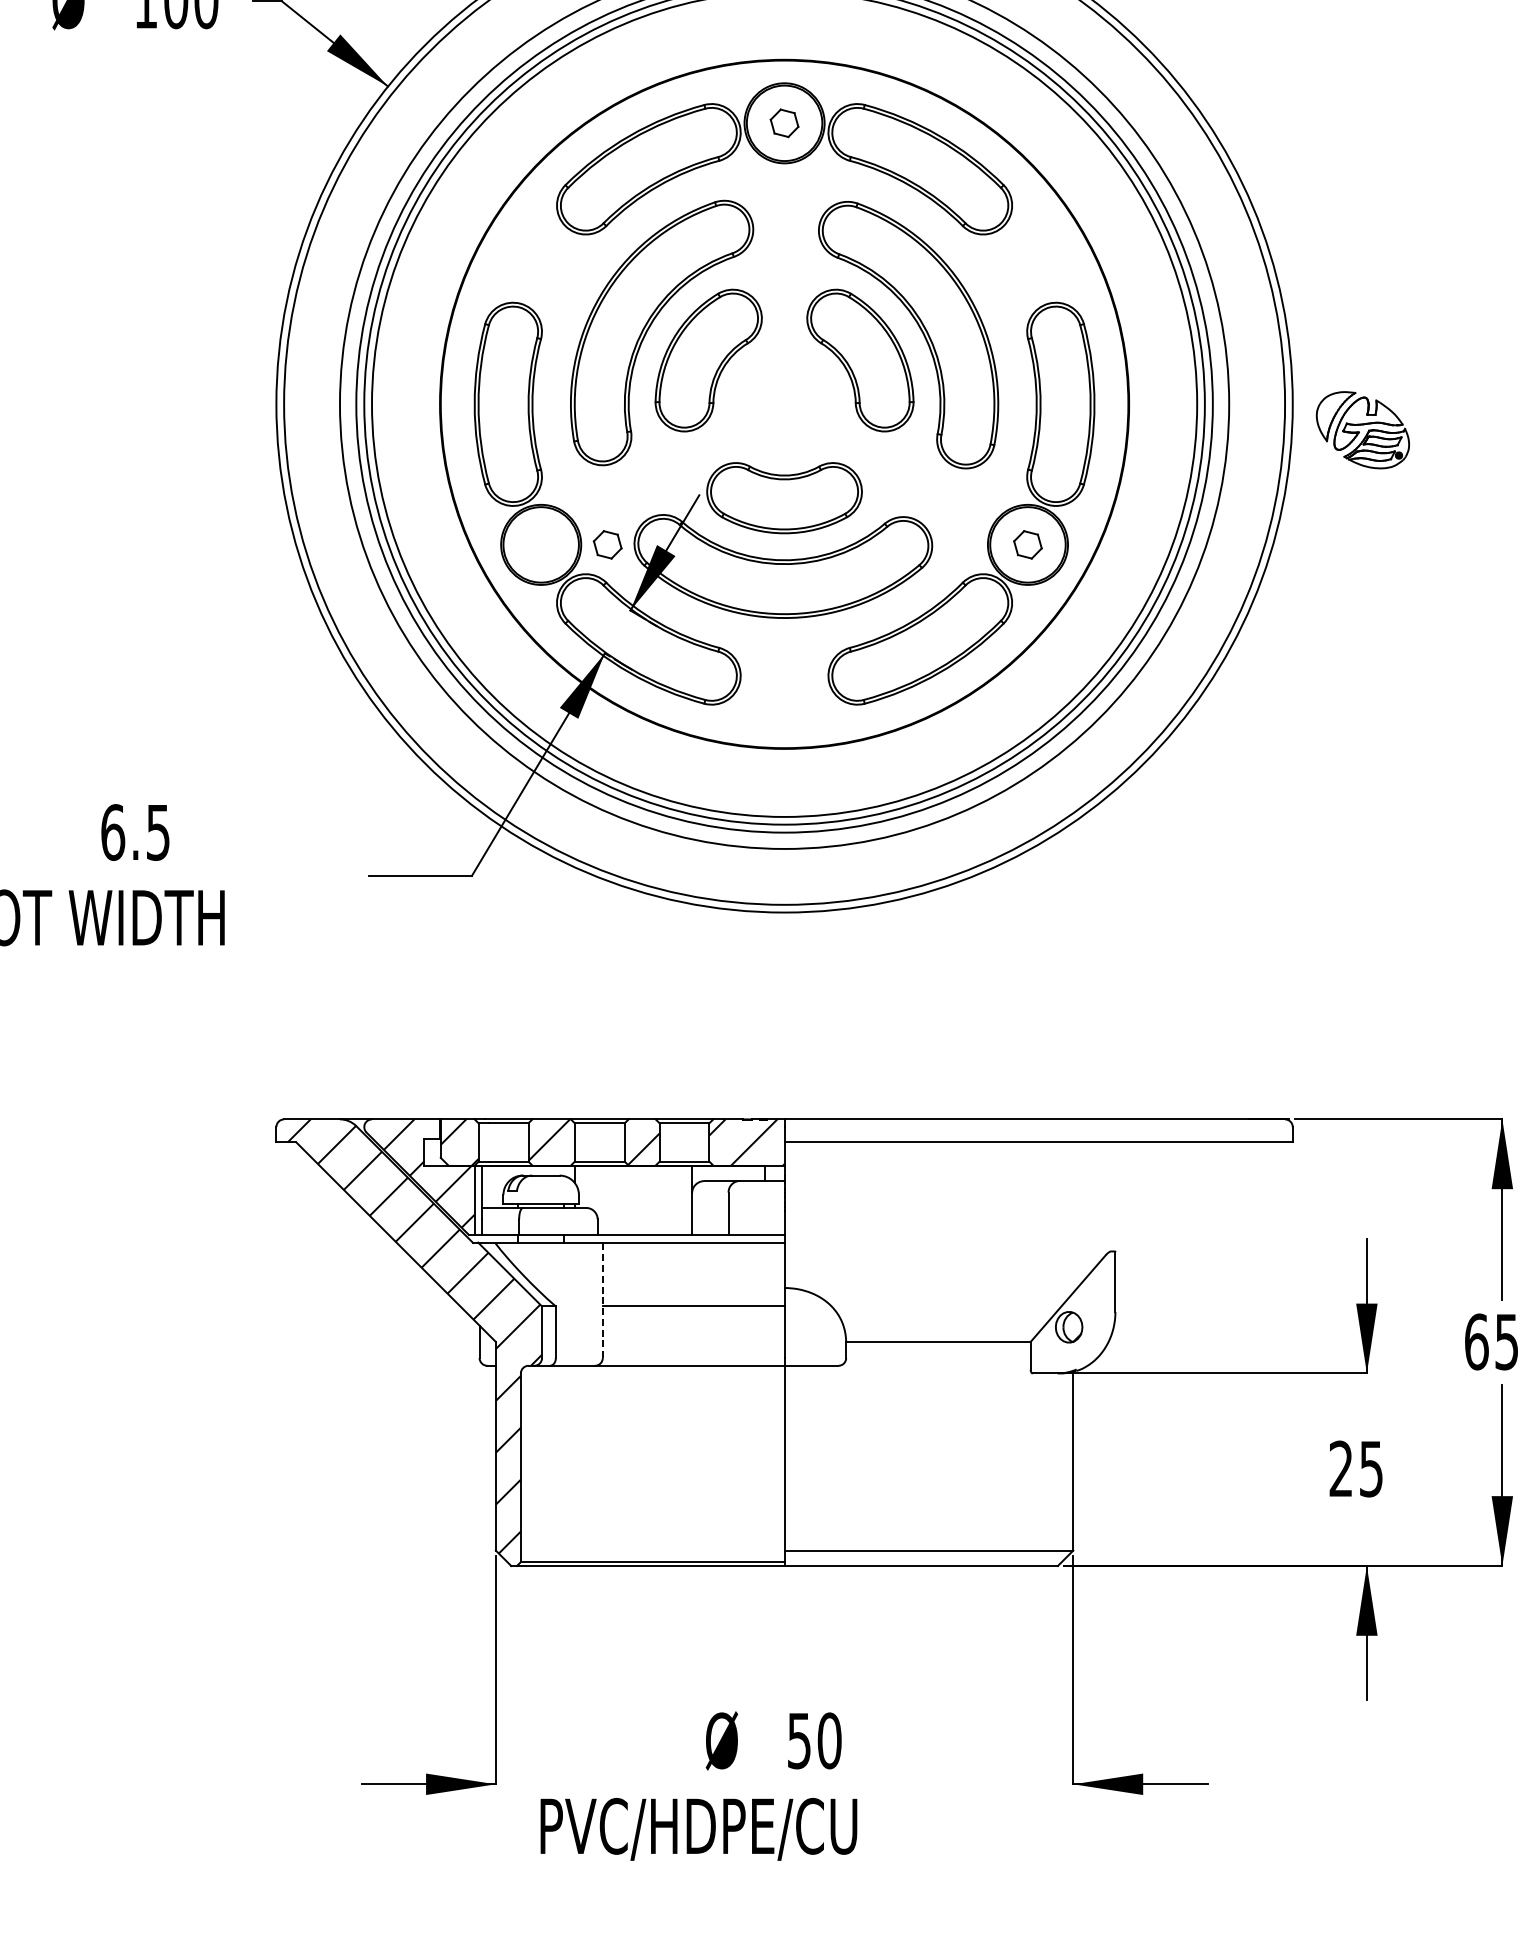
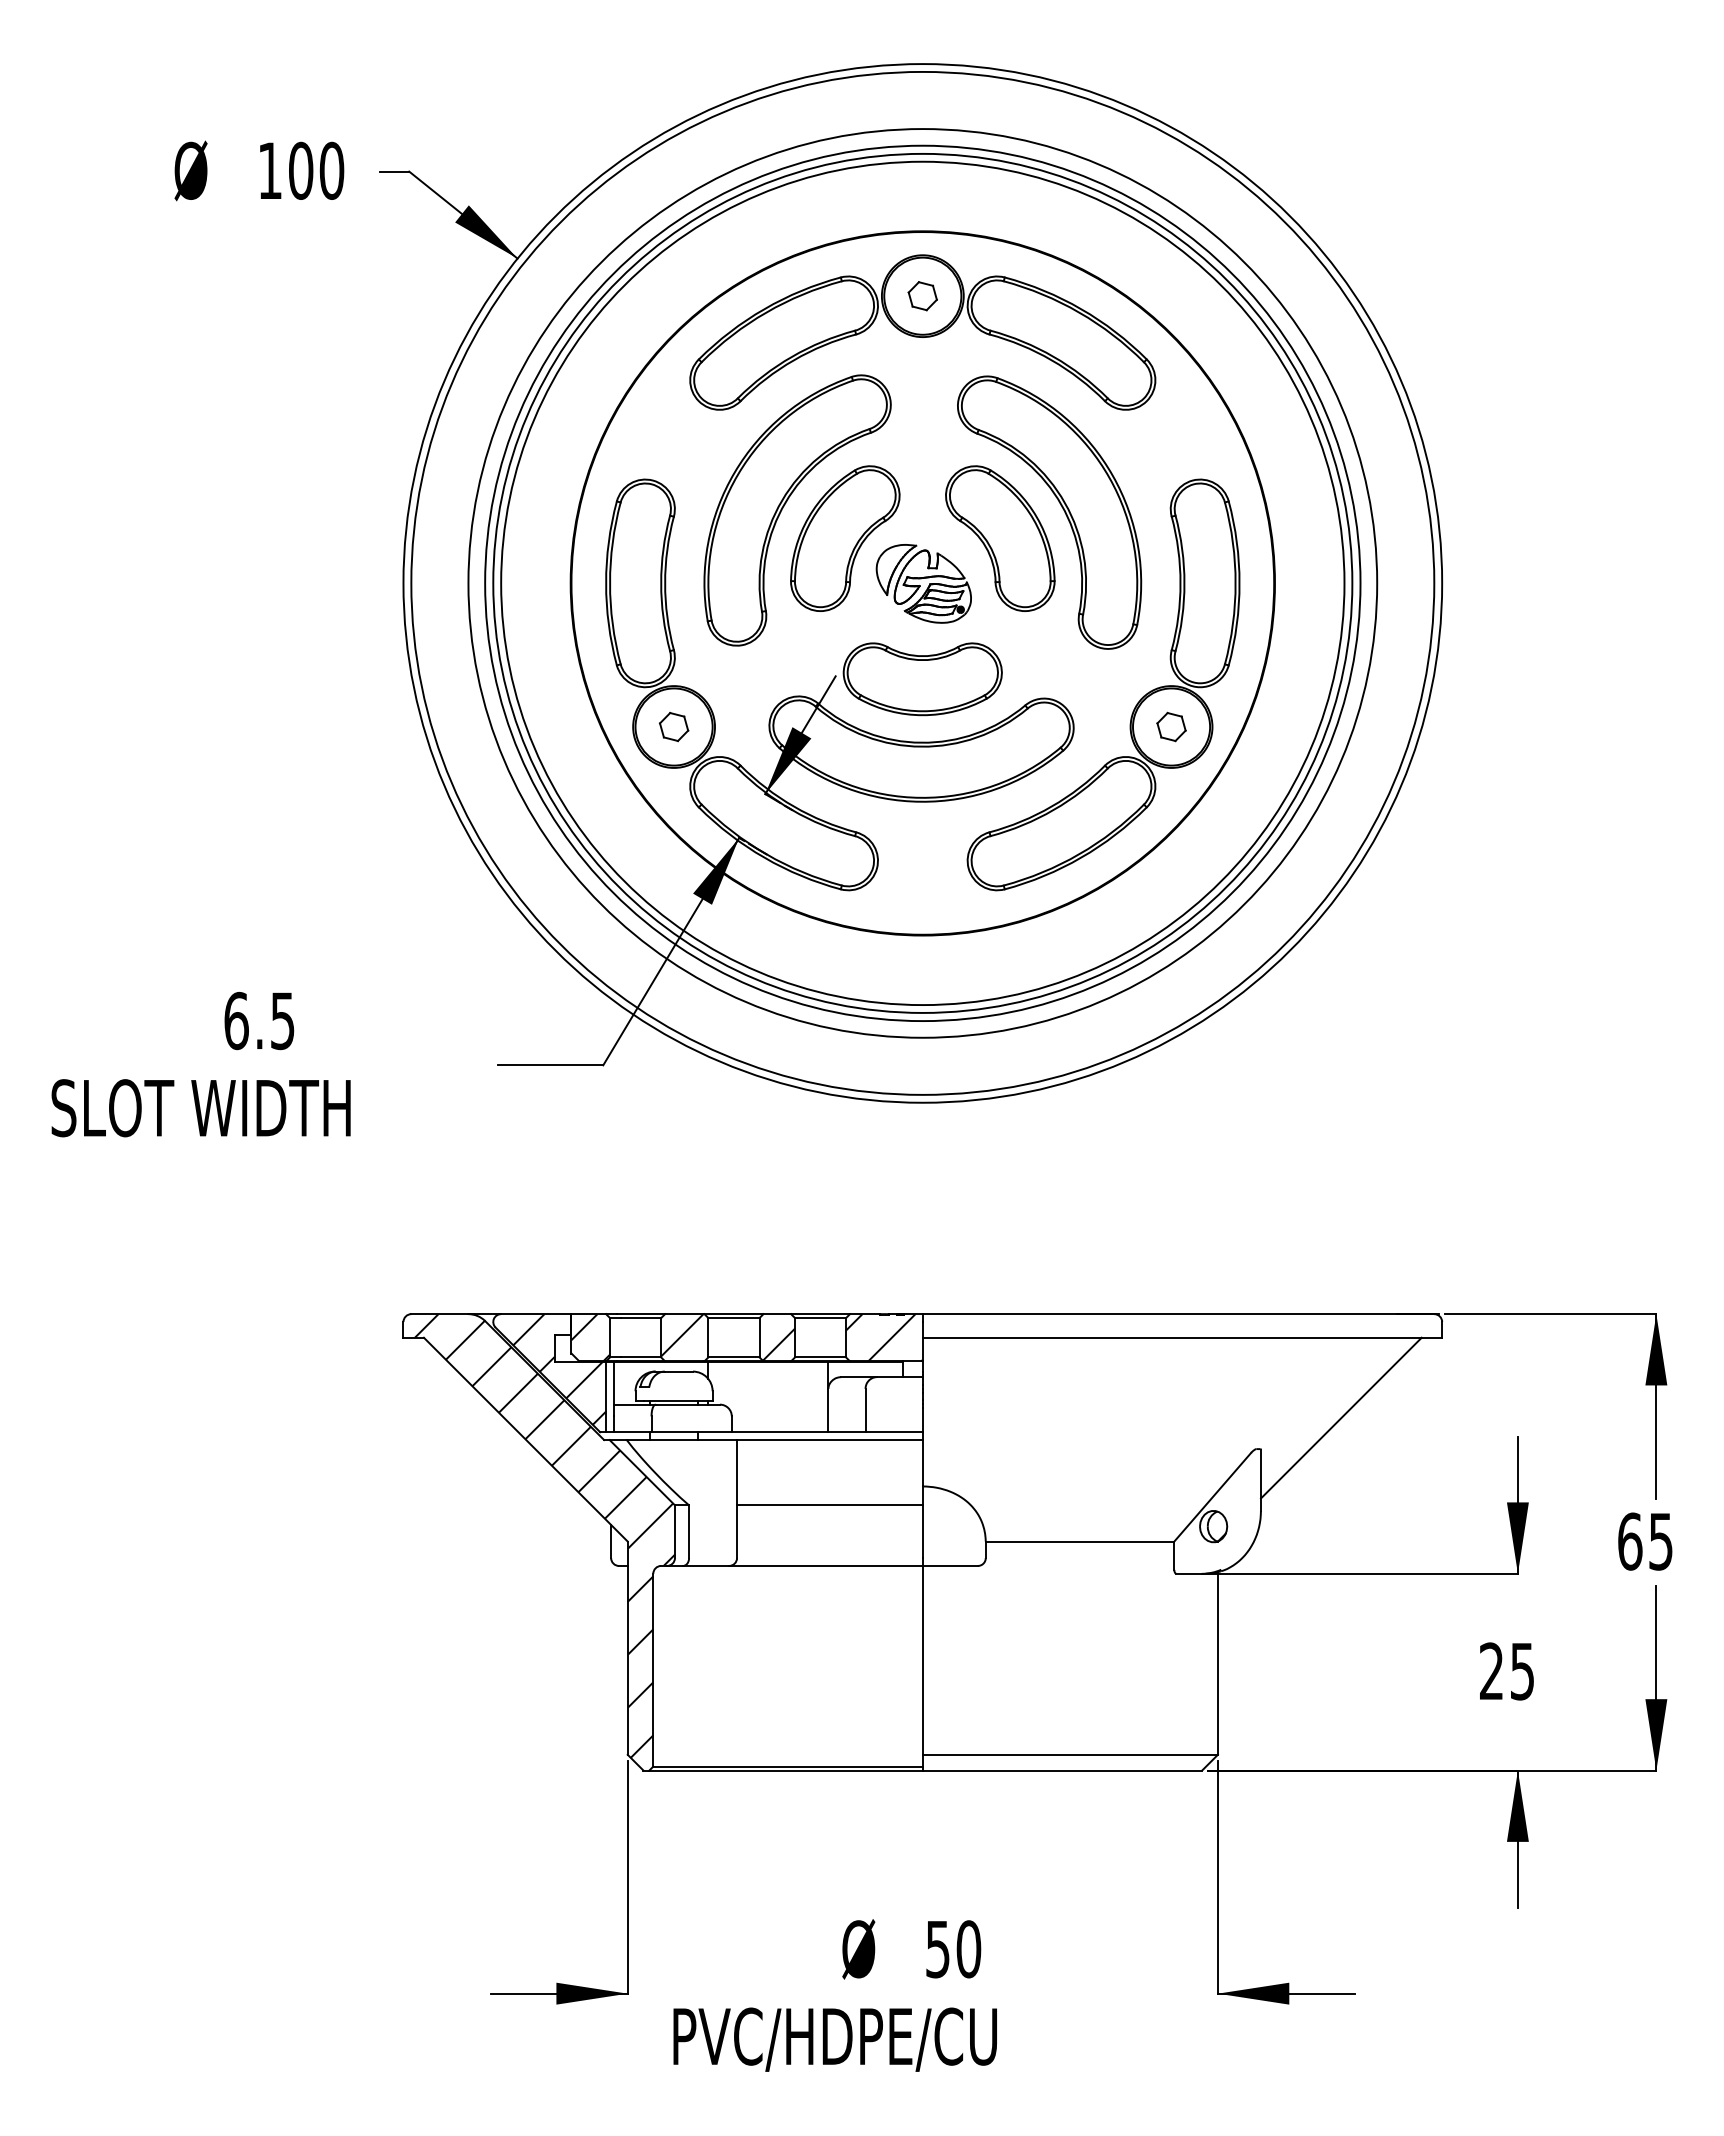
part: (1362, 429) -> (923, 583), moved
part: (607, 545) -> (673, 727), moved
line: (1193, 1220) -> (1340, 1417), added
line: (603, 1299) -> (737, 1498), dashed -> solid

